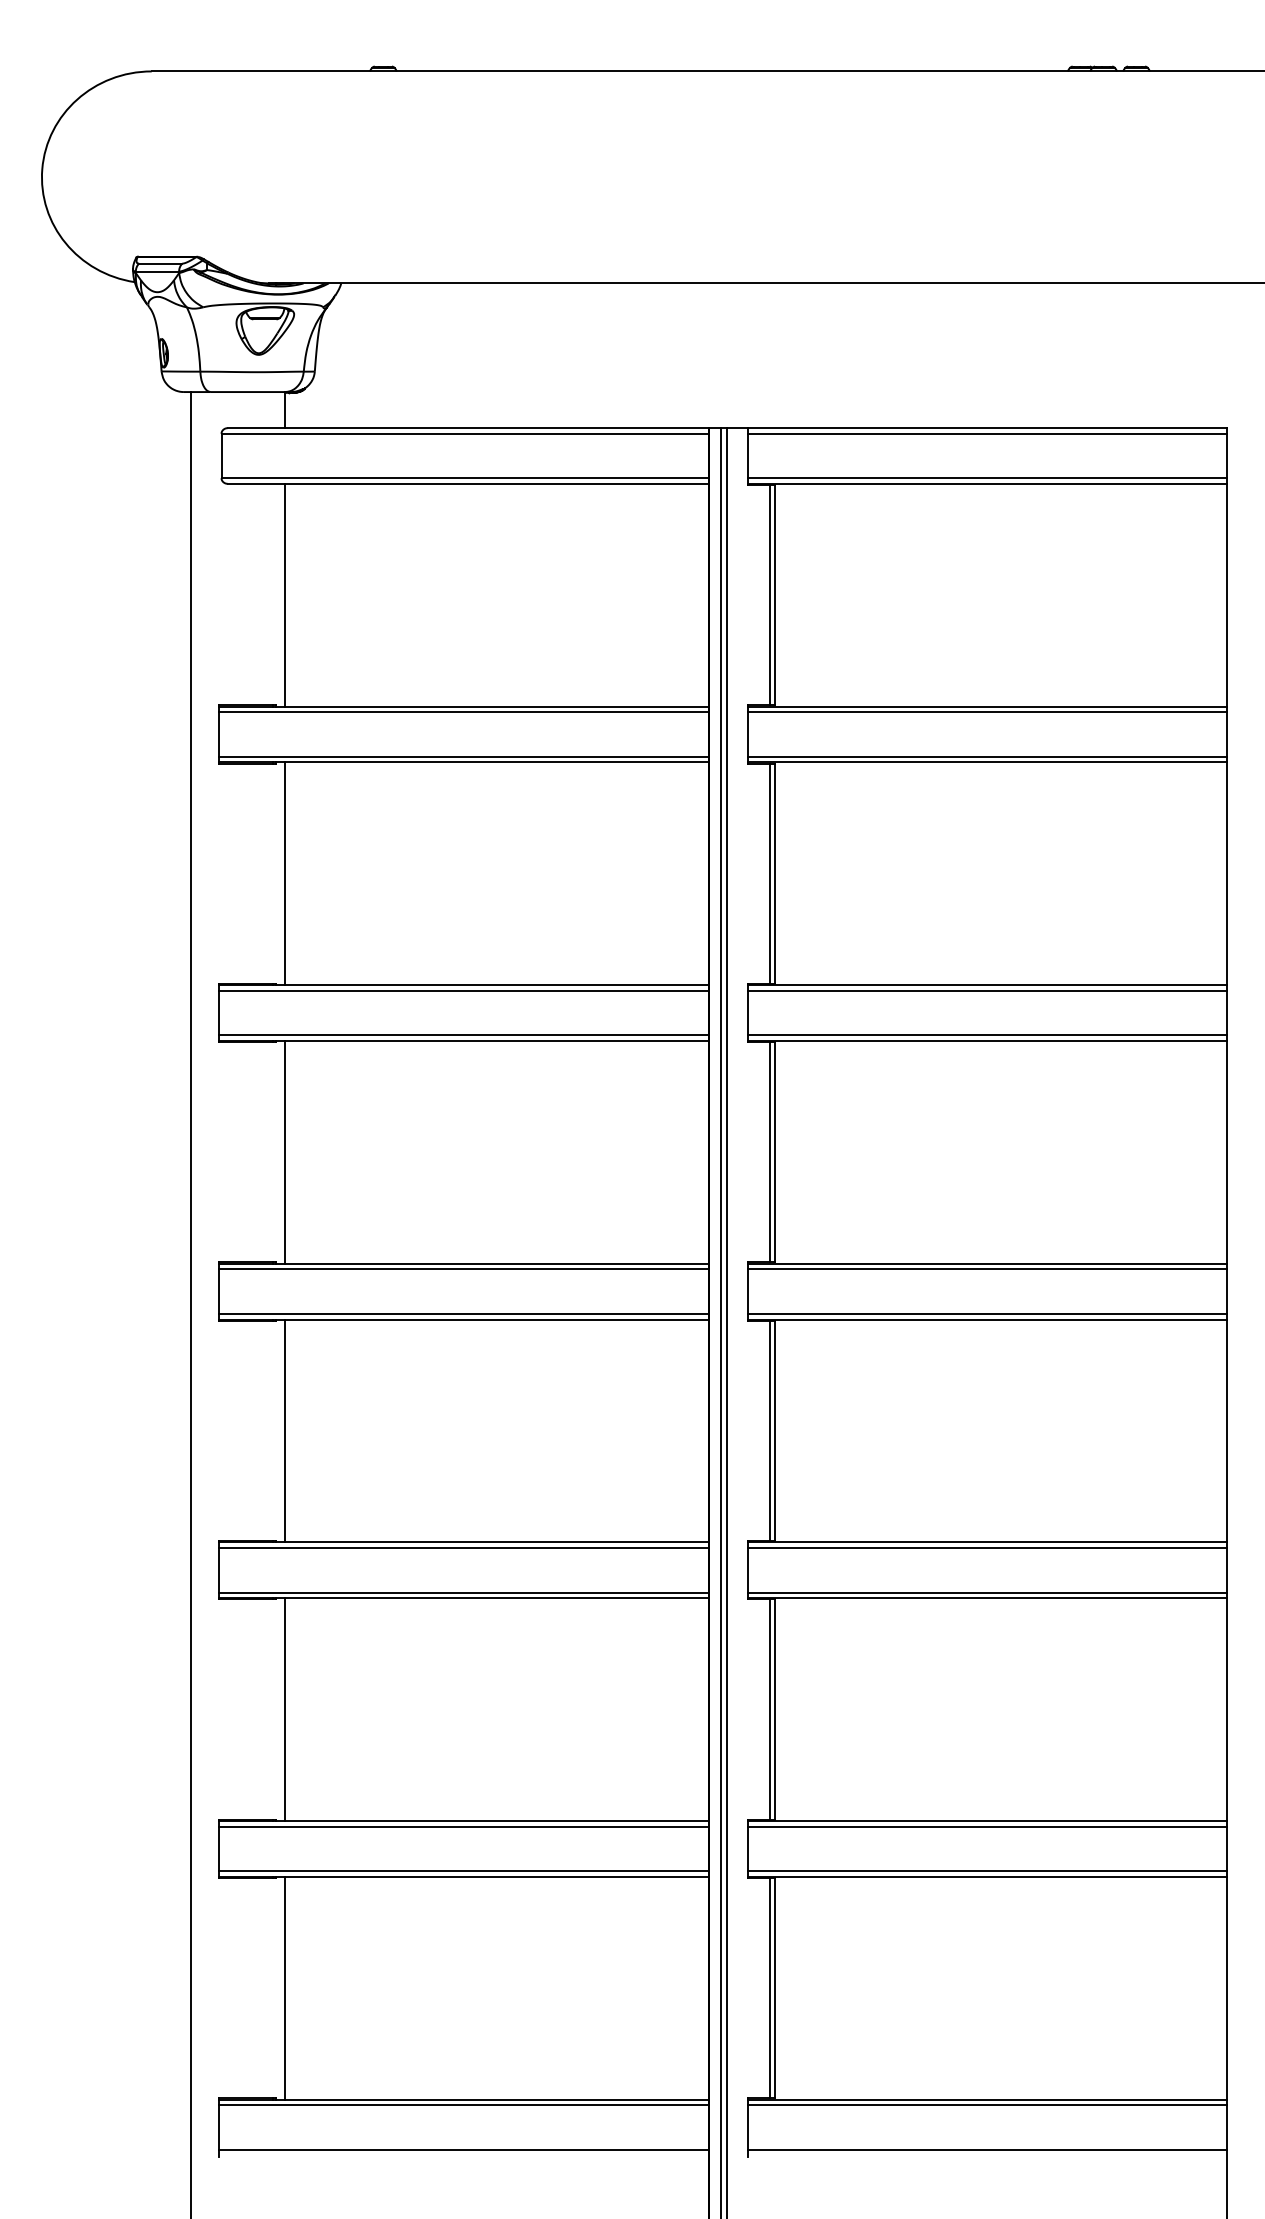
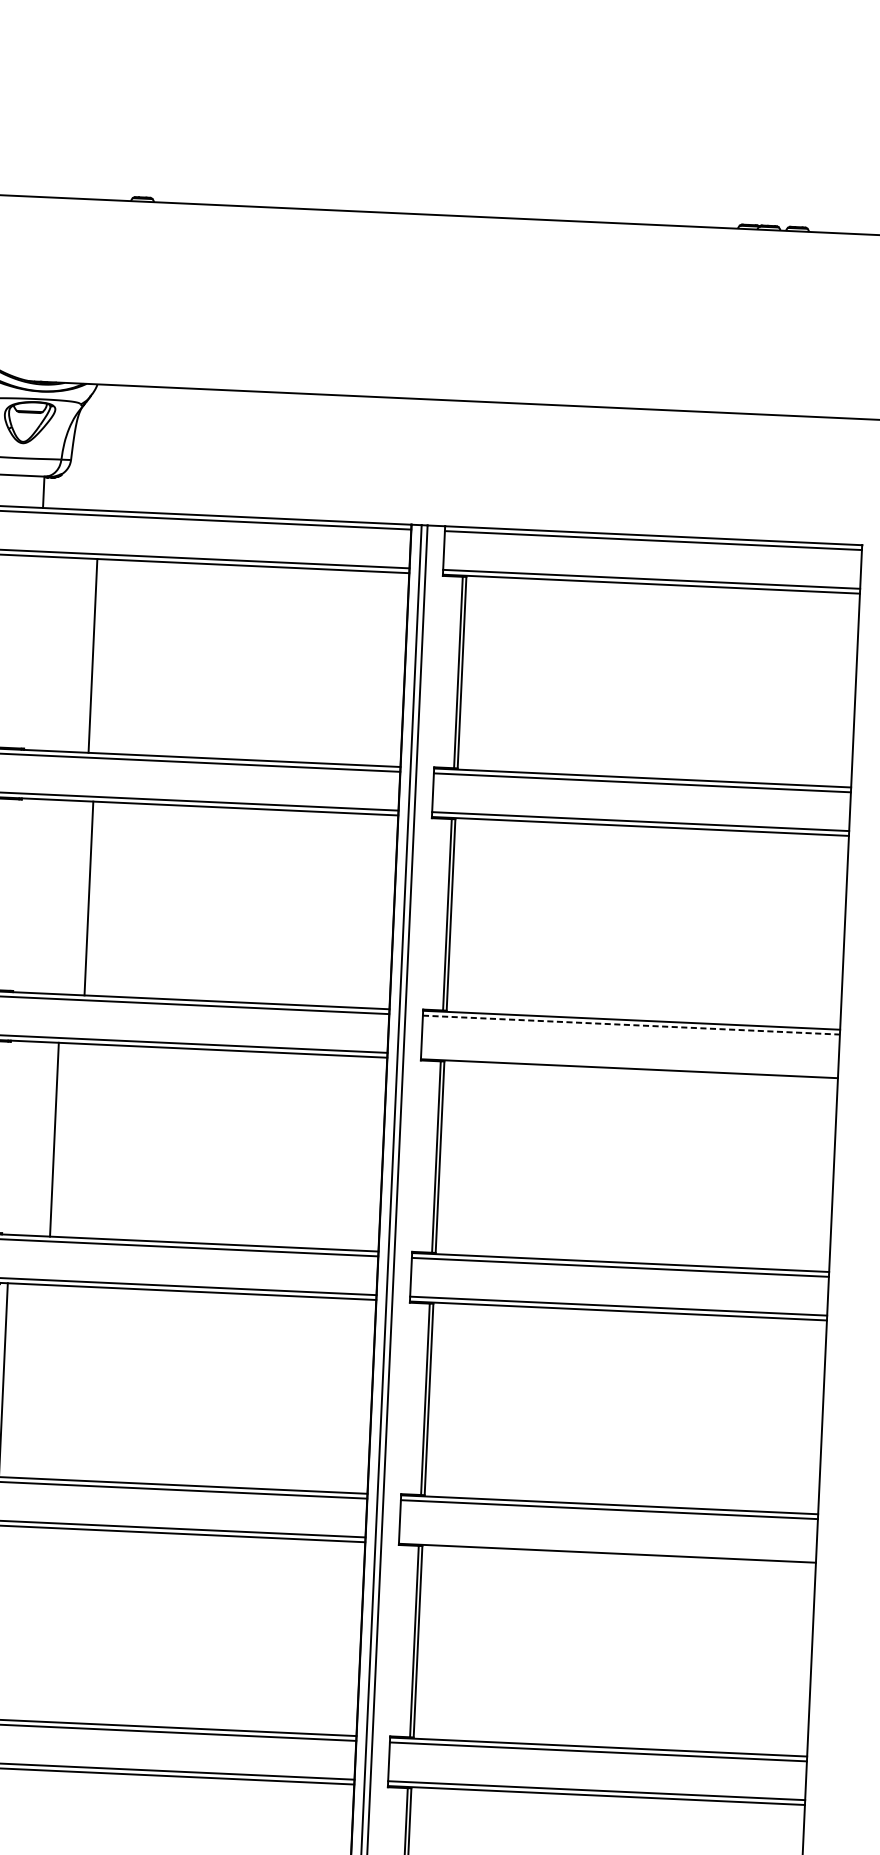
line: (285, 594) -> (93, 655), moved
line: (285, 873) -> (89, 898), moved
line: (987, 990) -> (631, 1024), solid -> dashed
line: (987, 1035) -> (629, 1063), removed
line: (285, 1151) -> (54, 1138), moved
line: (987, 1592) -> (607, 1548), removed

